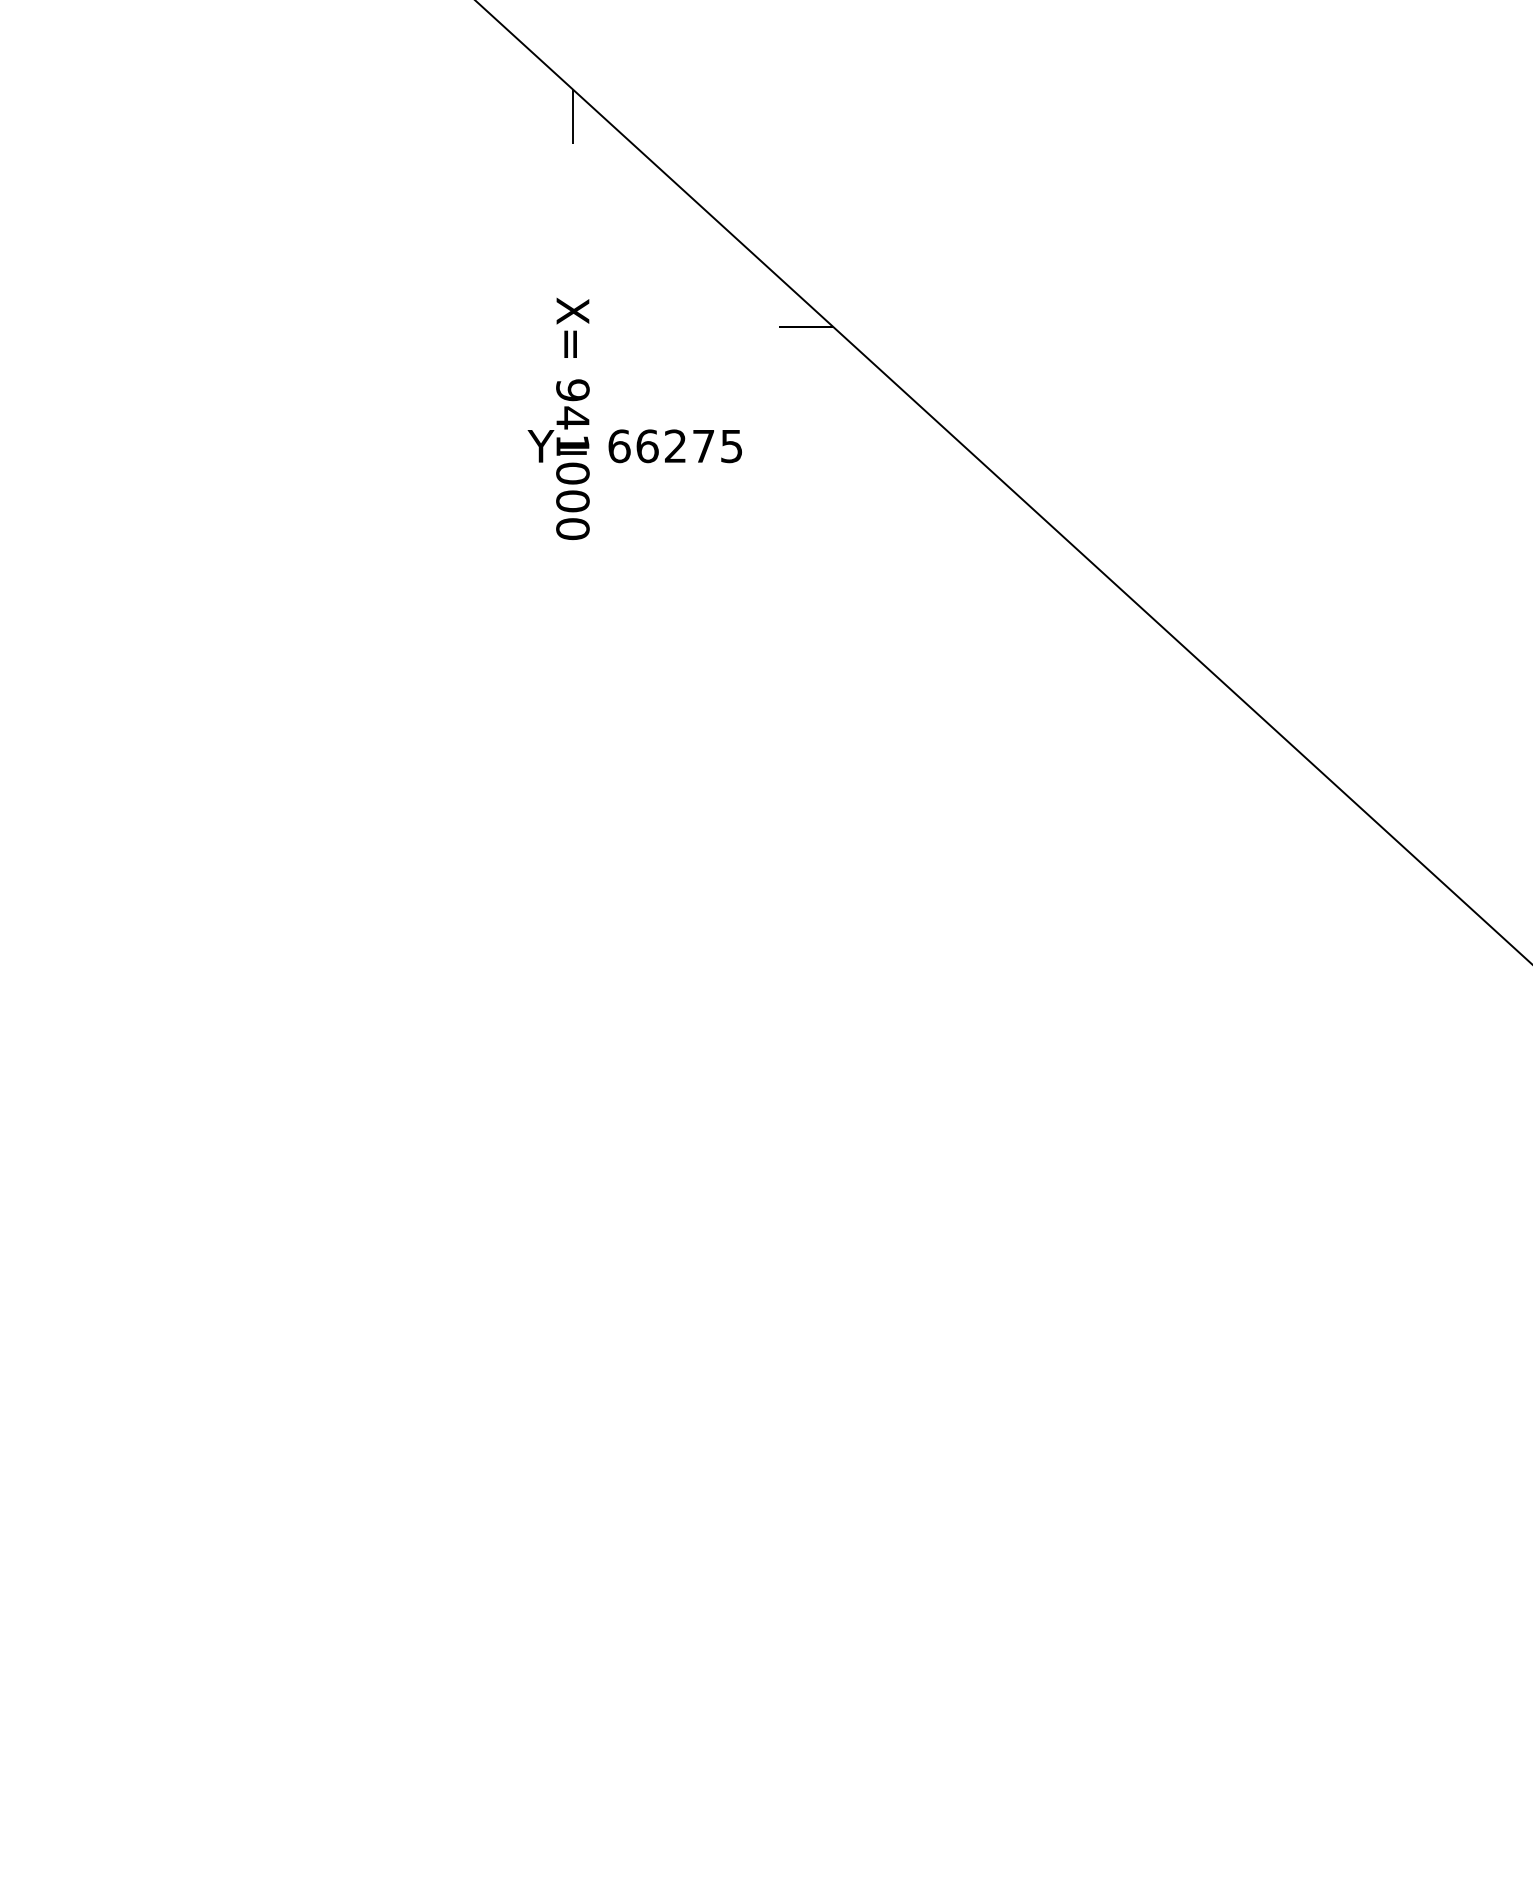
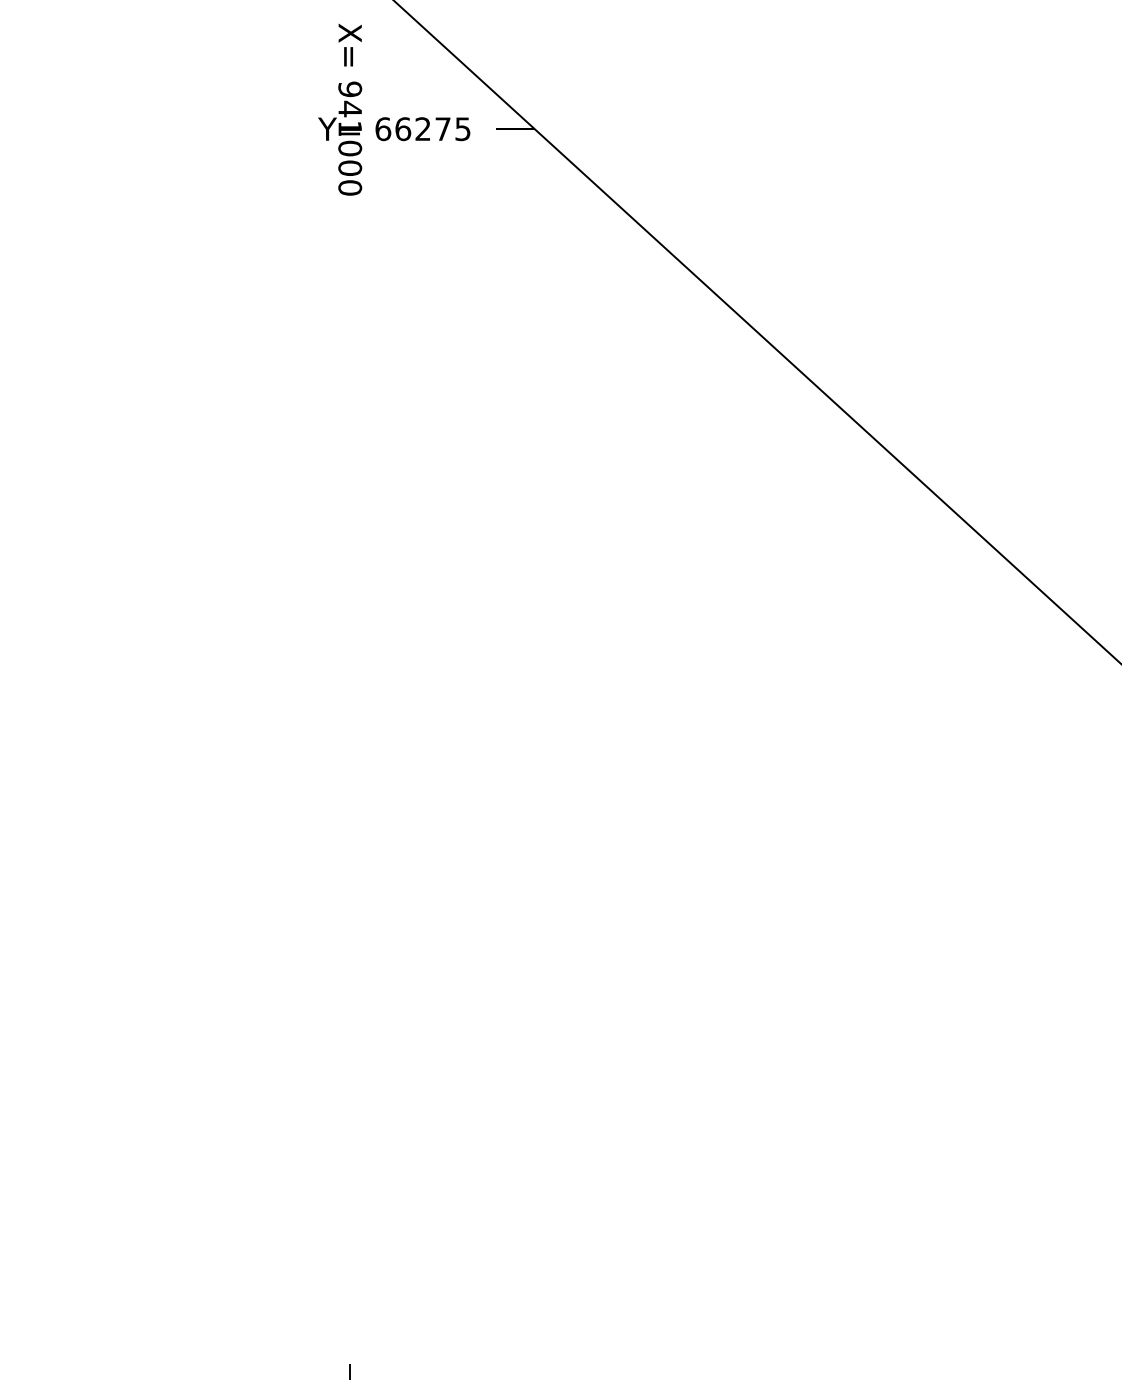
text: (635, 418) -> (394, 109), moved

